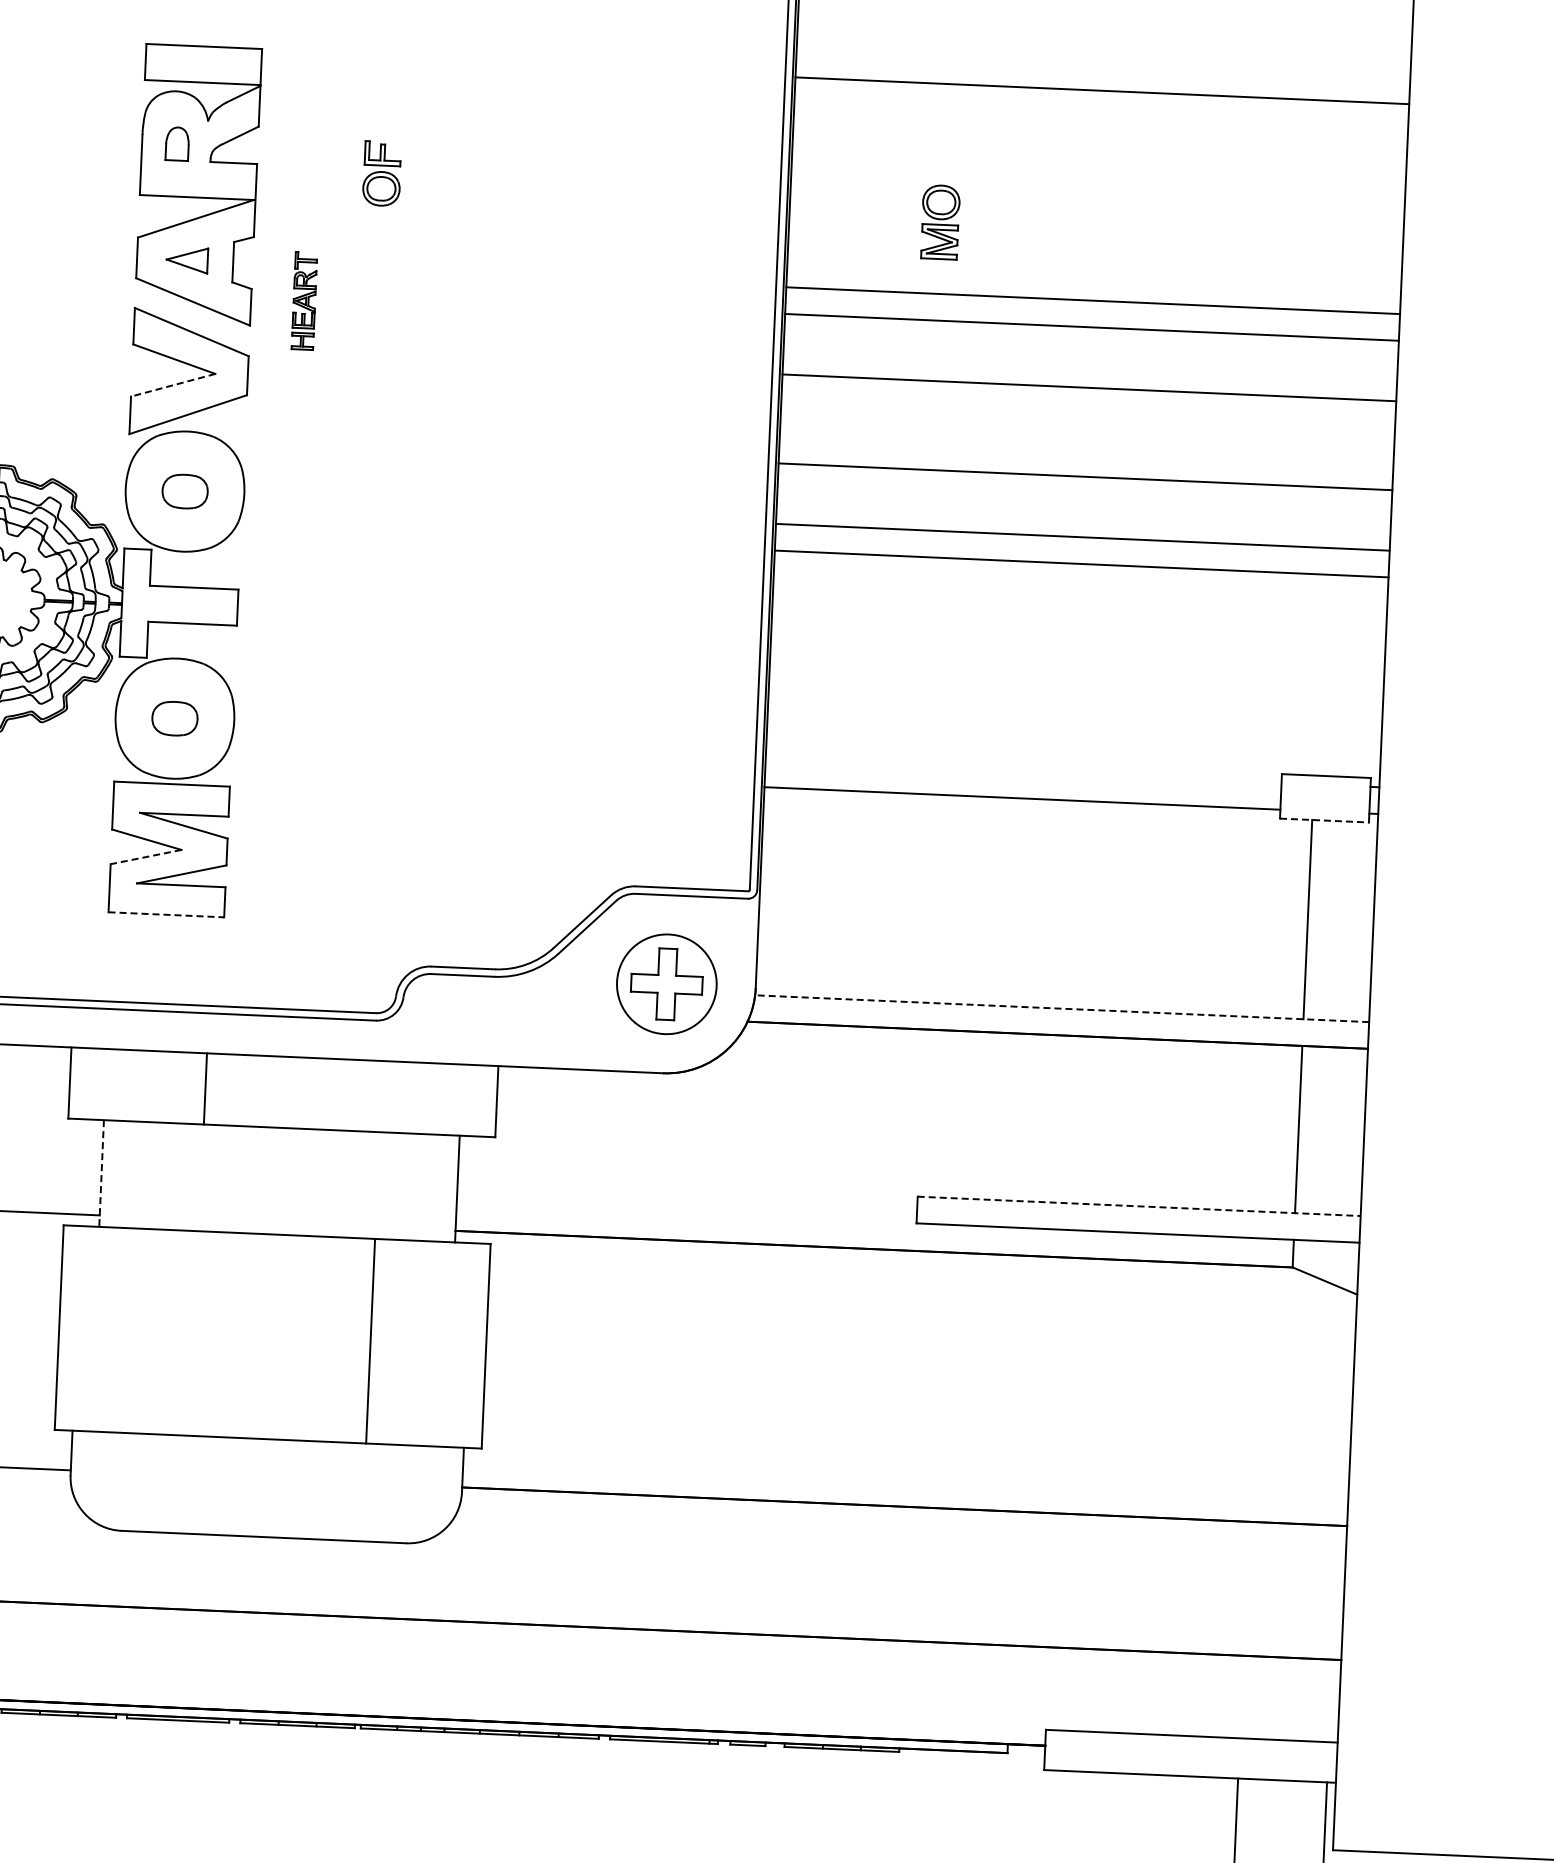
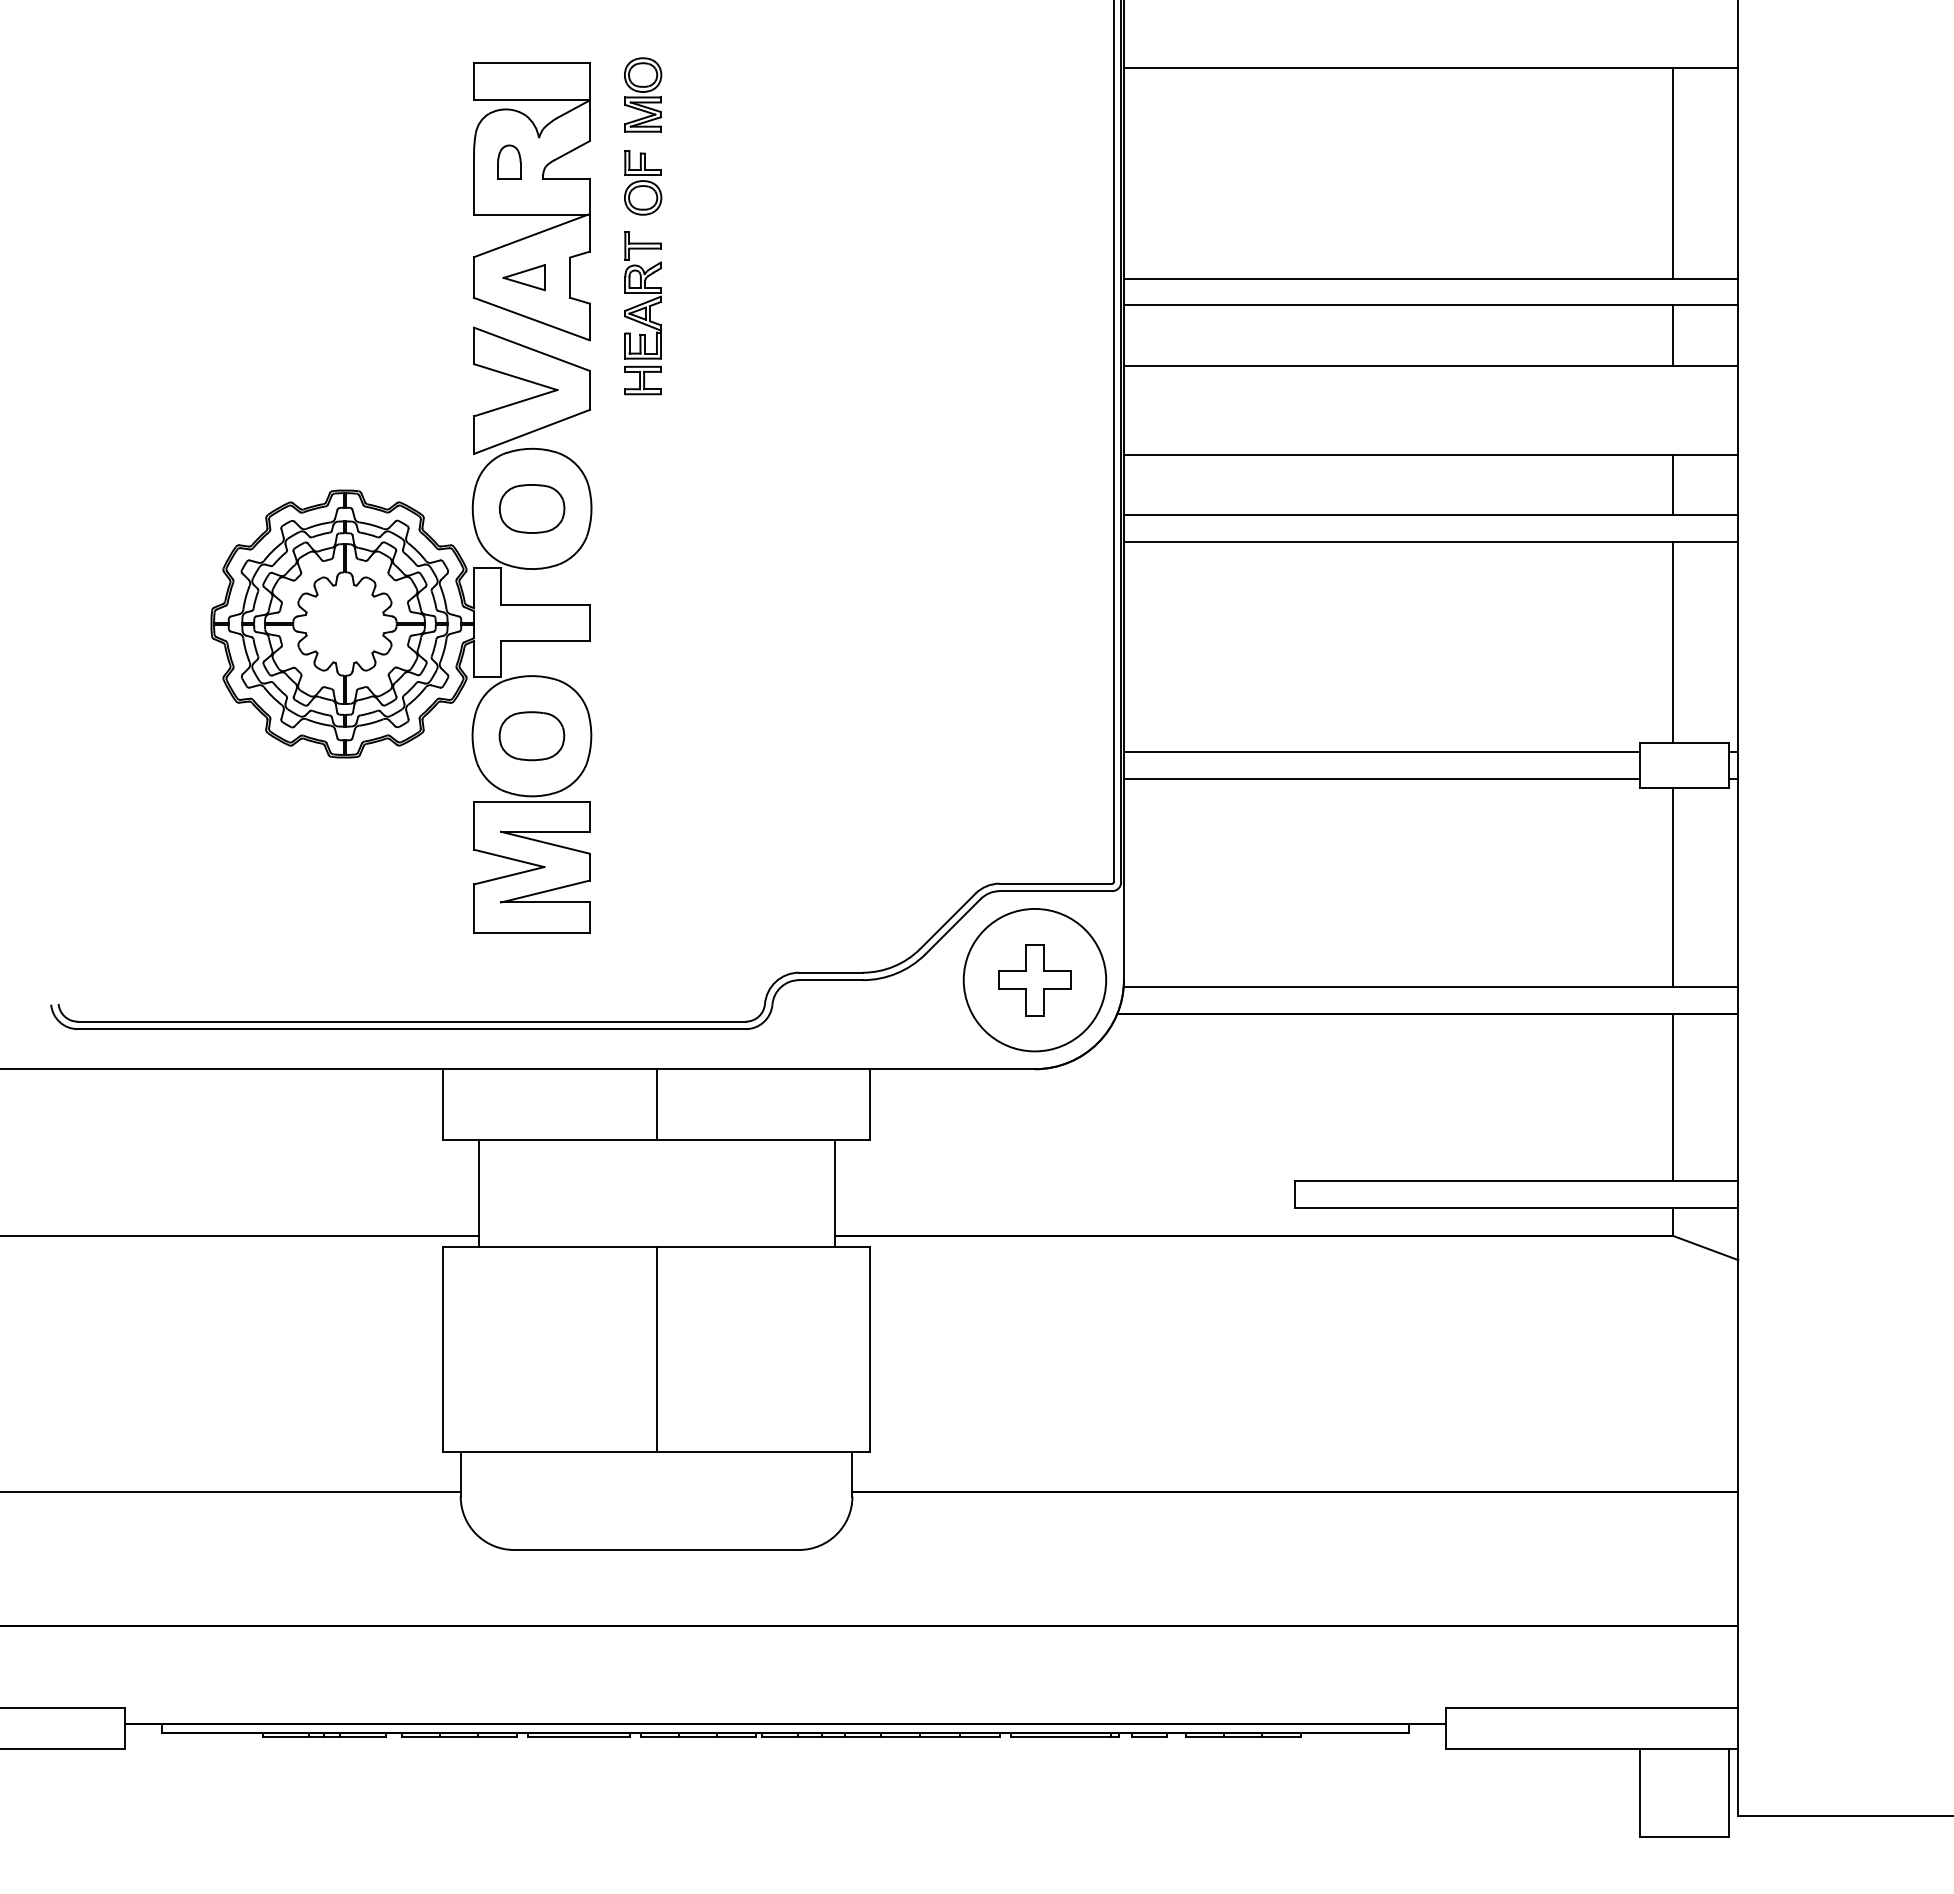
part: (382, 173) -> (643, 182), moved
line: (1338, 206) -> (1672, 173), added
part: (940, 221) -> (643, 94), moved
part: (303, 301) -> (642, 313), size x1.67
line: (1331, 368) -> (1672, 335), added
line: (173, 385) -> (515, 403), dashed -> solid
part: (185, 491) -> (532, 508), size x1.43
line: (1325, 516) -> (1672, 484), added
line: (1318, 674) -> (1672, 642), added
part: (174, 718) -> (531, 736), size x1.43
line: (1022, 771) -> (1381, 752), added
line: (1324, 820) -> (1684, 787), dashed -> solid
line: (145, 856) -> (508, 875), dashed -> solid
line: (165, 914) -> (531, 932), dashed -> solid
circle: (666, 983) -> (1034, 979), size x1.43
line: (1061, 1008) -> (1430, 987), dashed -> solid
line: (205, 1088) -> (656, 1104), moved
line: (101, 1174) -> (478, 1194), dashed -> solid
line: (1139, 1206) -> (1516, 1181), dashed -> solid
line: (370, 1341) -> (656, 1349), moved

